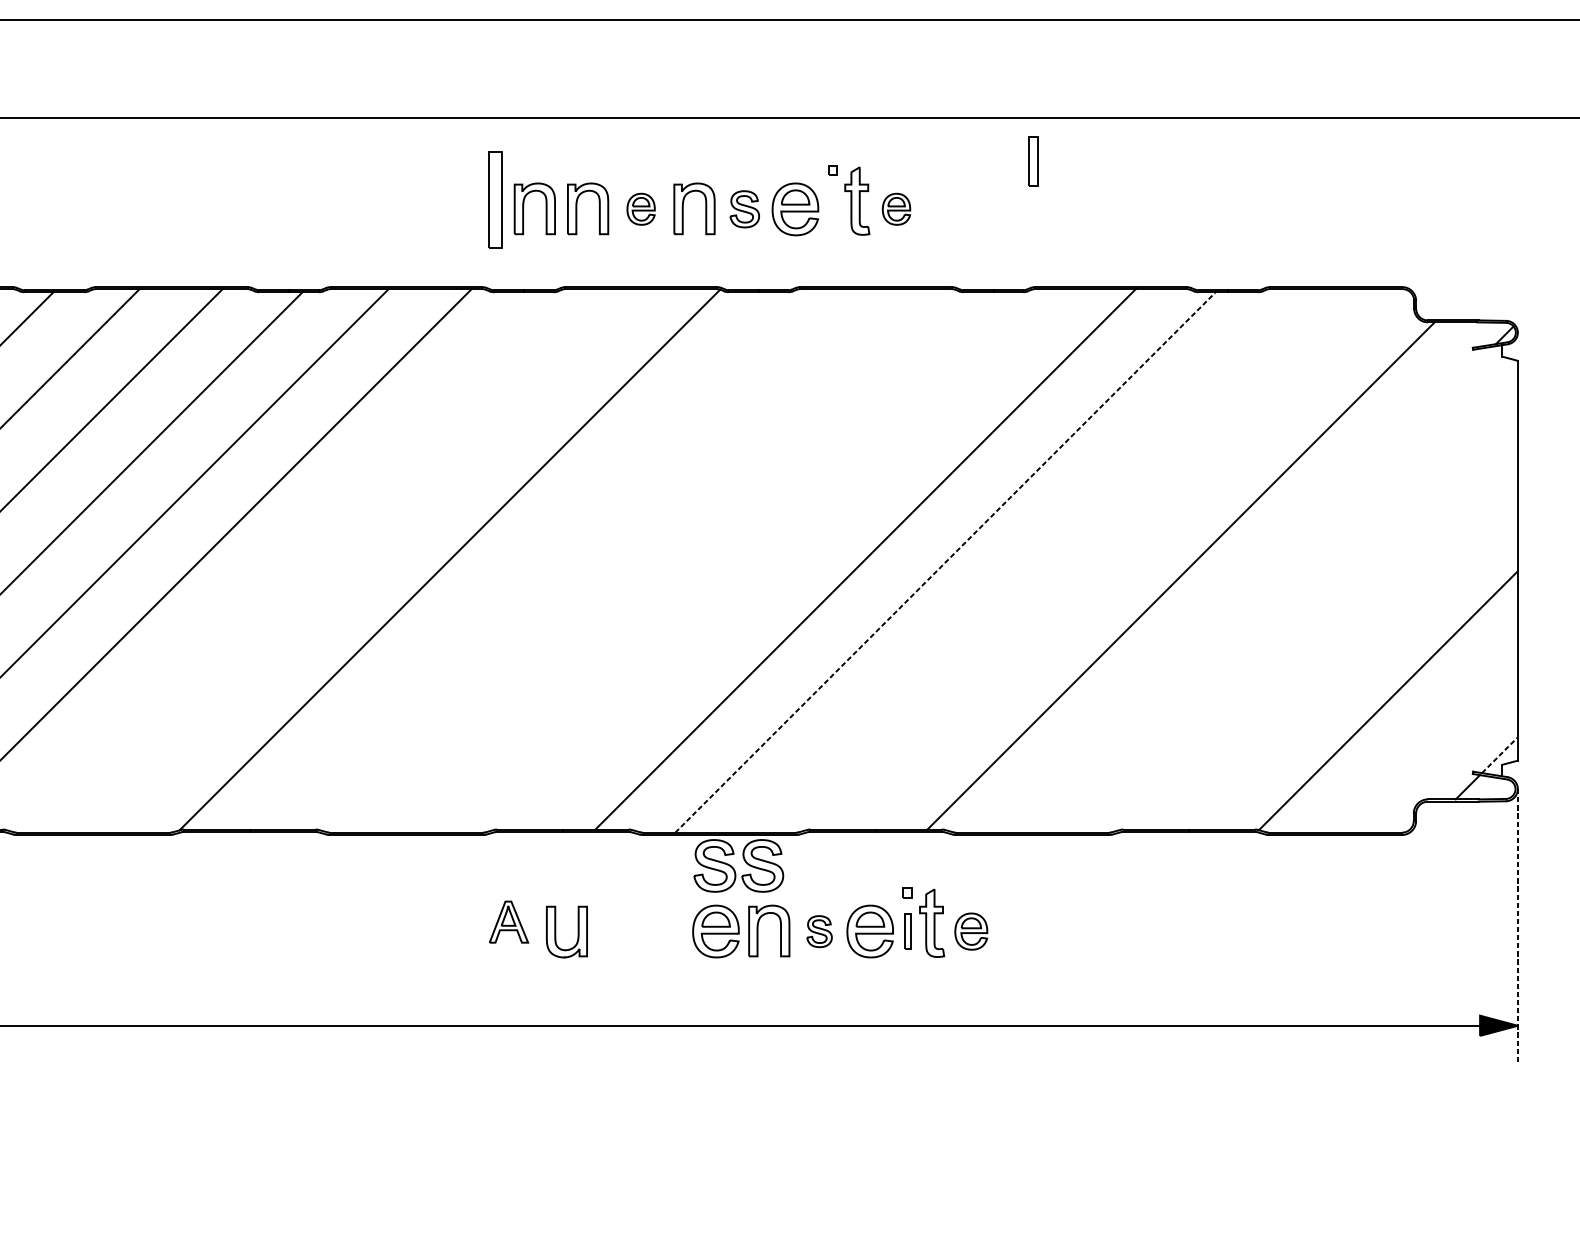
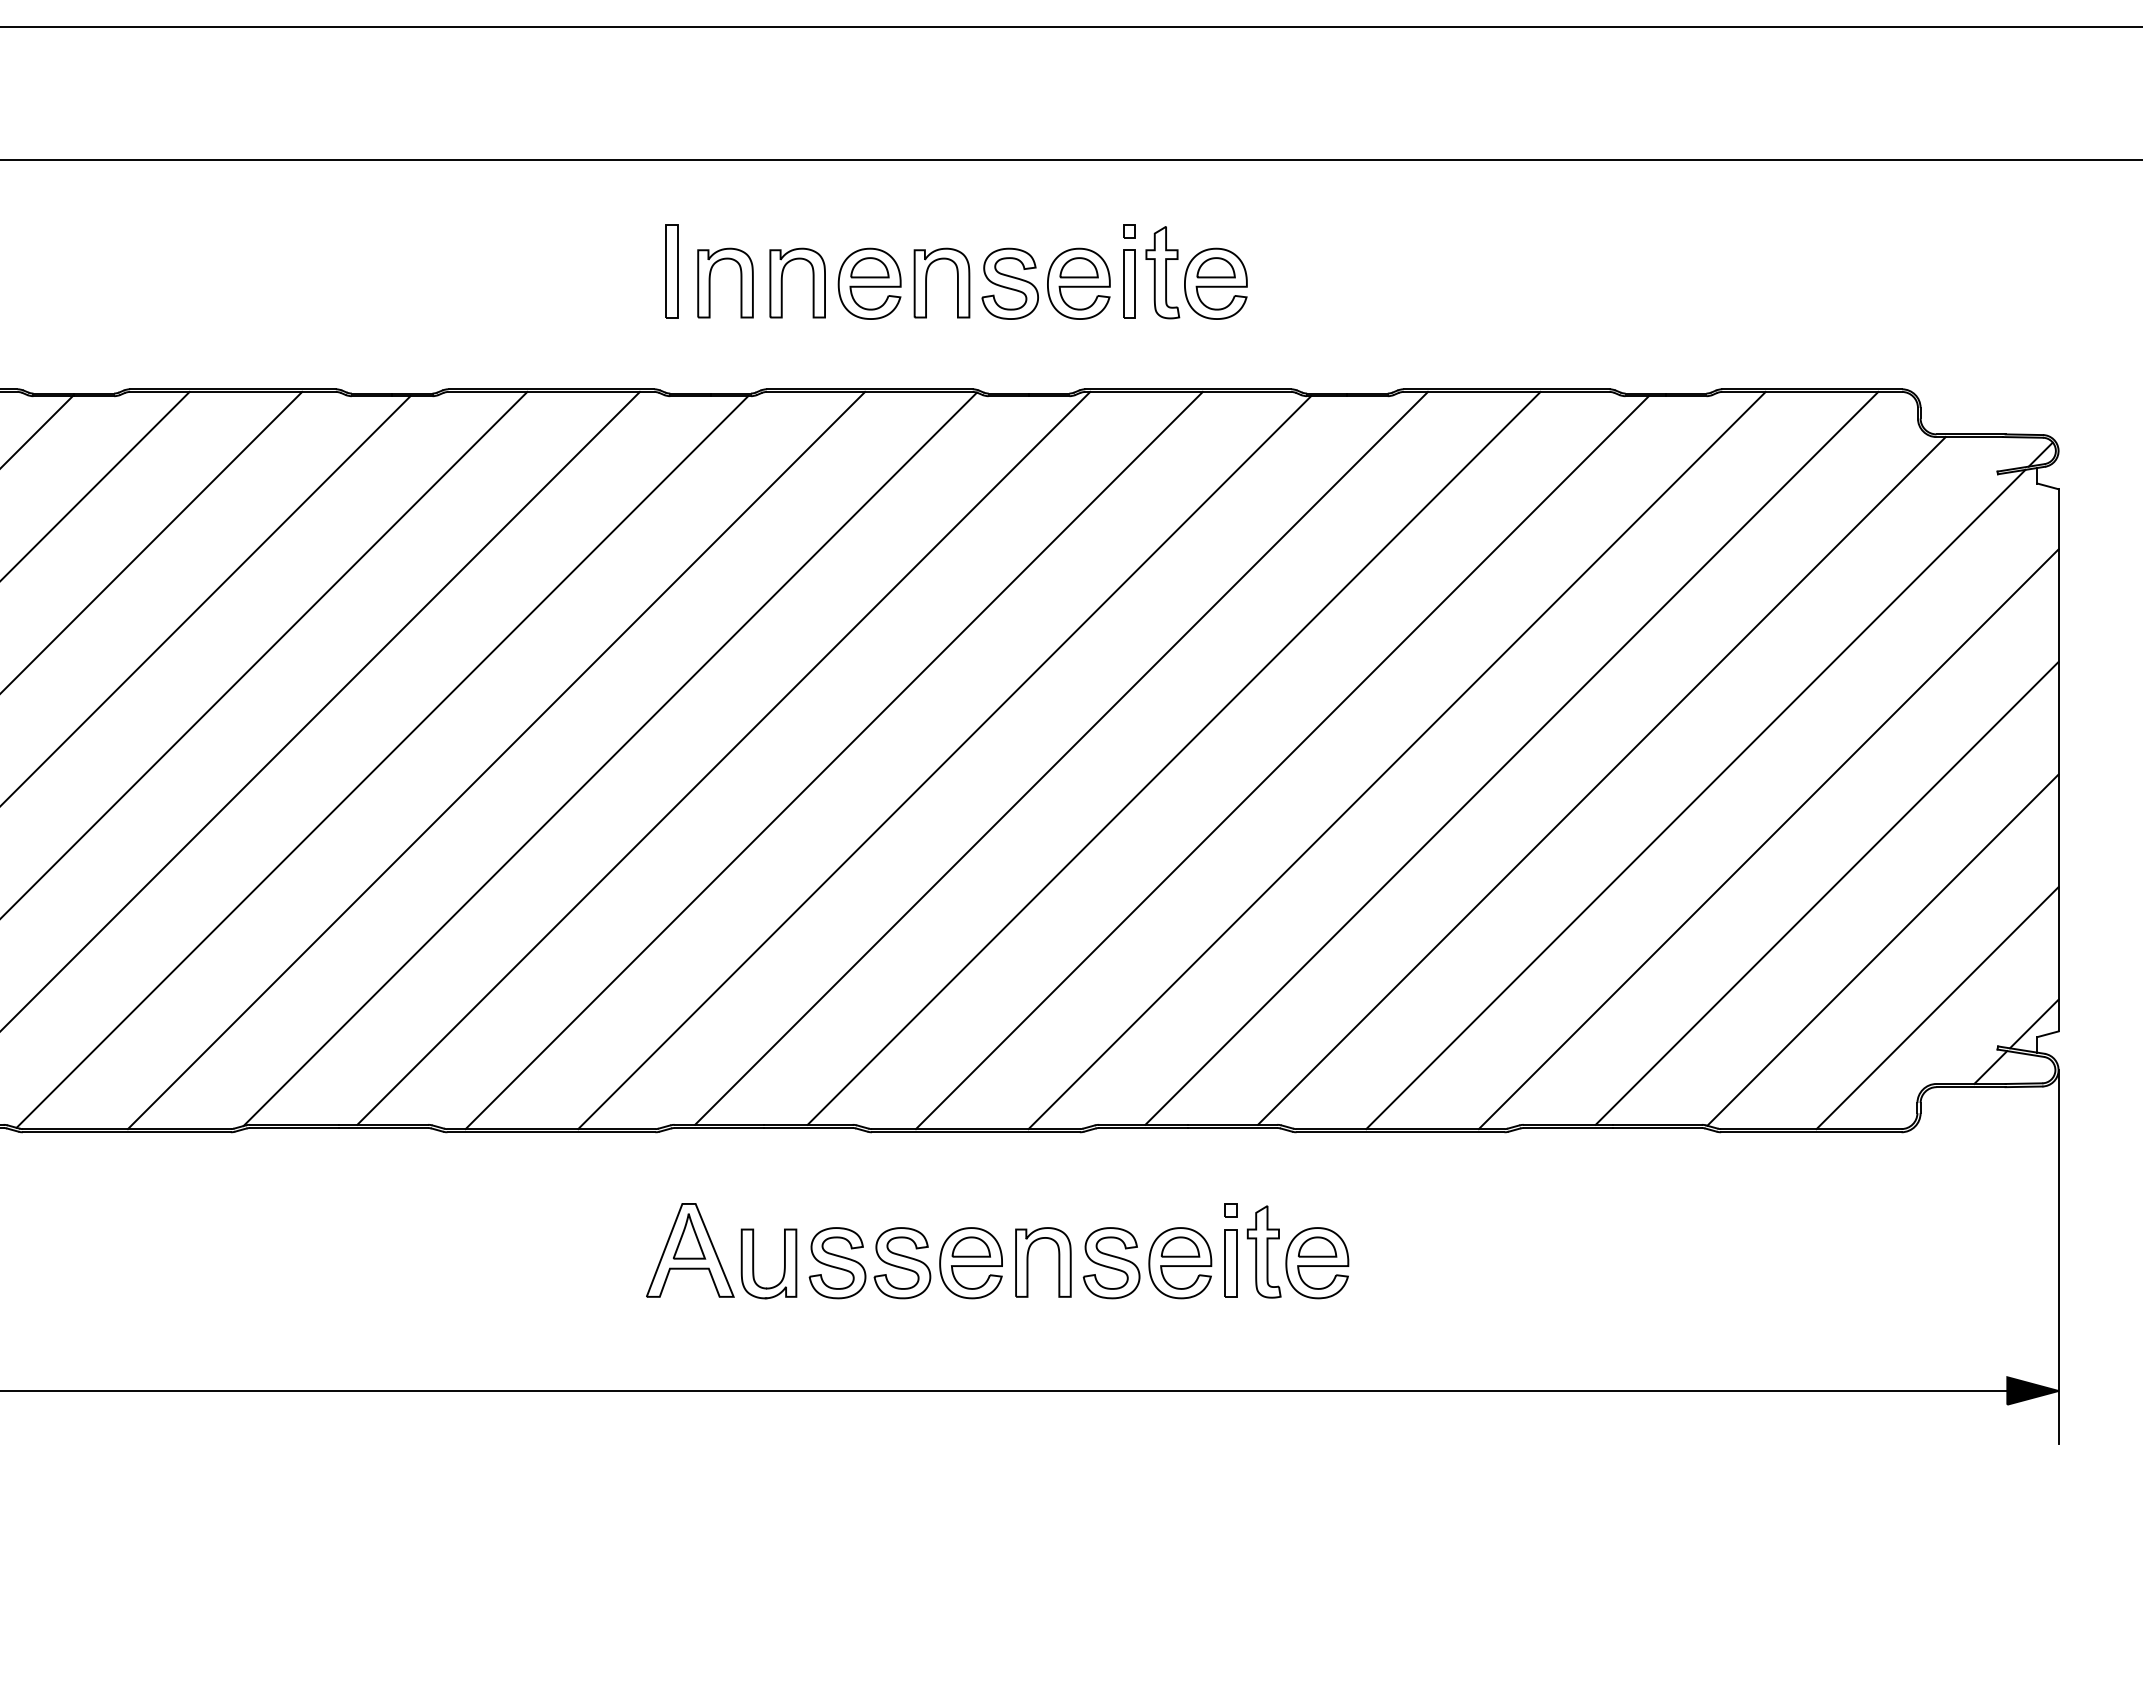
part: (1033, 161) -> (1129, 283), moved
part: (495, 200) -> (671, 271), size x0.71
part: (641, 209) -> (869, 283), size x1.67
part: (744, 209) -> (1009, 283), size x1.43
part: (896, 209) -> (1215, 283), size x1.67
line: (533, 558) -> (723, 757), added
line: (782, 558) -> (1061, 757), added
line: (1114, 558) -> (1511, 757), added
line: (365, 560) -> (496, 760), added
line: (614, 560) -> (833, 760), added
line: (1029, 560) -> (1396, 760), added
line: (281, 561) -> (382, 761), added
line: (696, 562) -> (944, 762), added
line: (945, 562) -> (1282, 762), dashed -> solid
line: (1250, 589) -> (1695, 799), added
line: (1303, 619) -> (1768, 839), added
line: (1346, 658) -> (1826, 892), added
line: (1428, 743) -> (1937, 1008), added
line: (1500, 754) -> (2034, 1023), dashed -> solid
part: (733, 868) -> (863, 1266), moved
part: (509, 922) -> (690, 1250), size x1.67
line: (1517, 927) -> (2058, 1257), dashed -> solid
part: (819, 931) -> (1111, 1263), size x1.67
part: (907, 931) -> (1230, 1263), size x1.43
part: (971, 931) -> (1317, 1263), size x1.43

